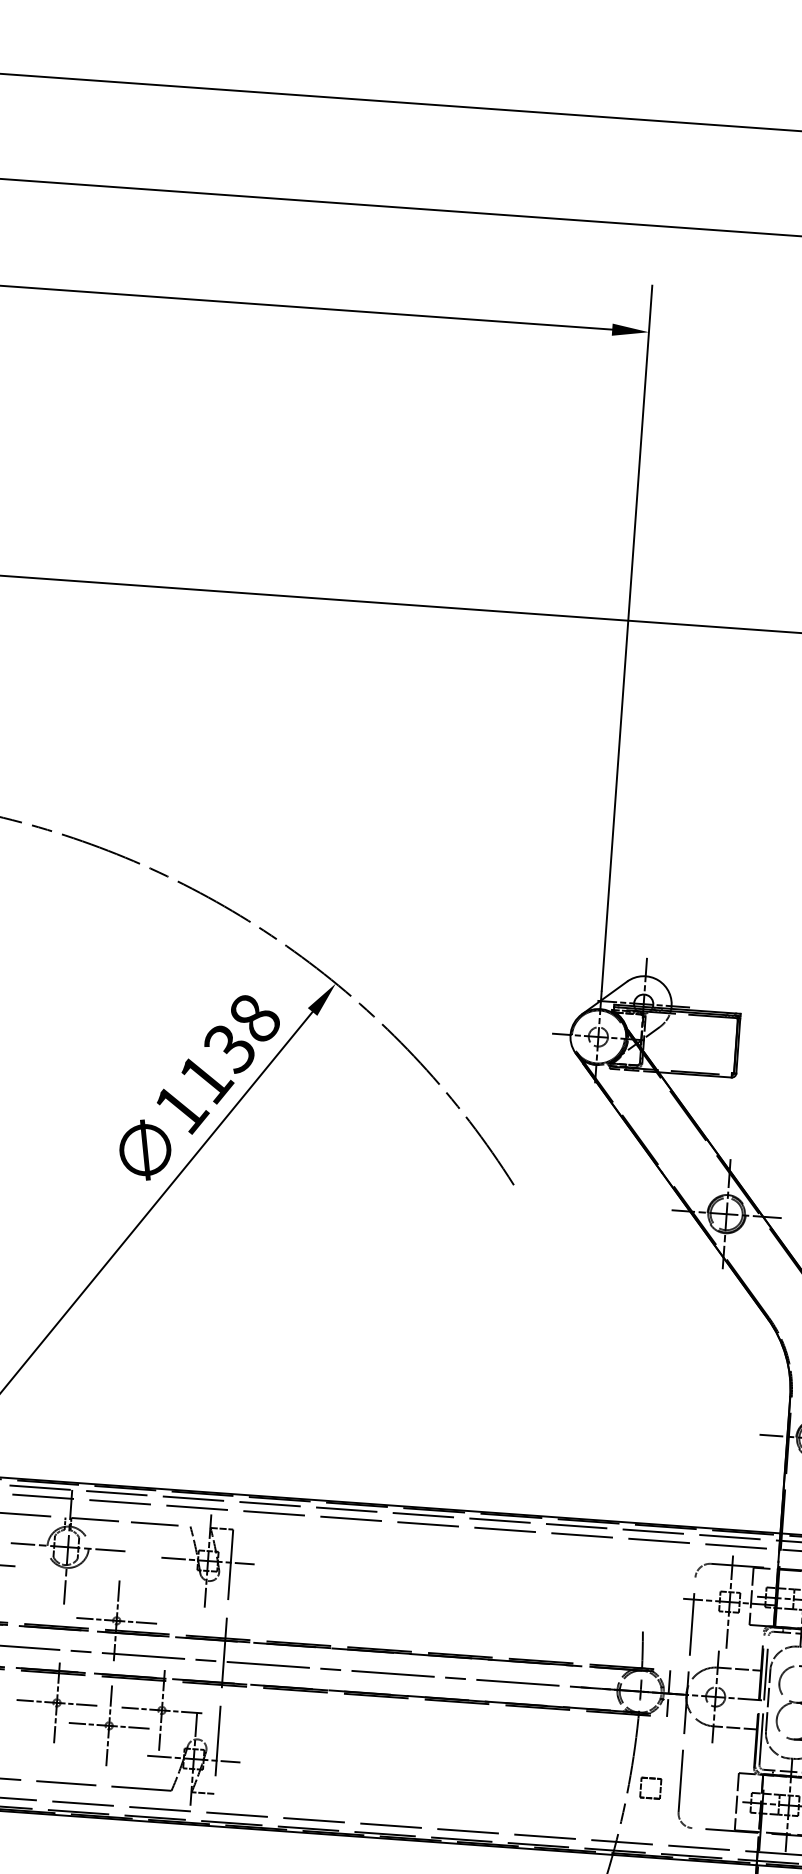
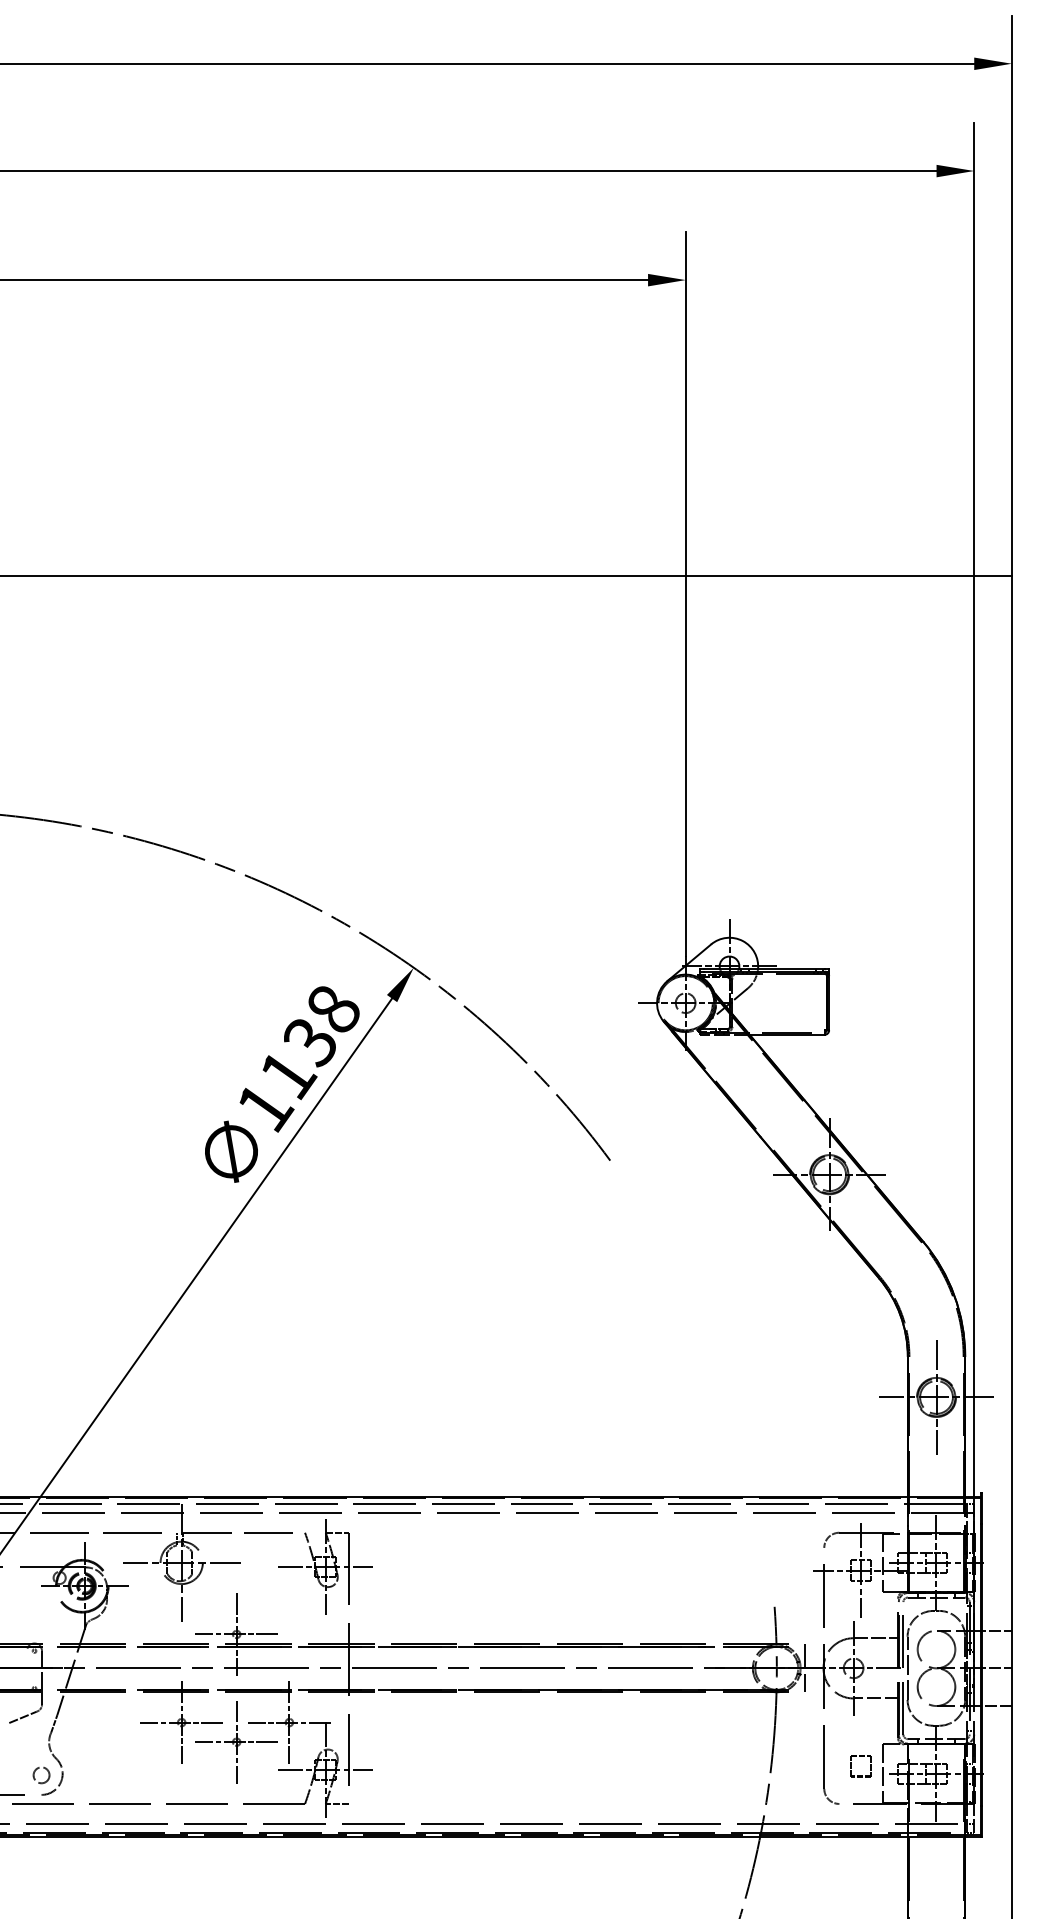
part: (641, 1787) -> (851, 1766), moved

